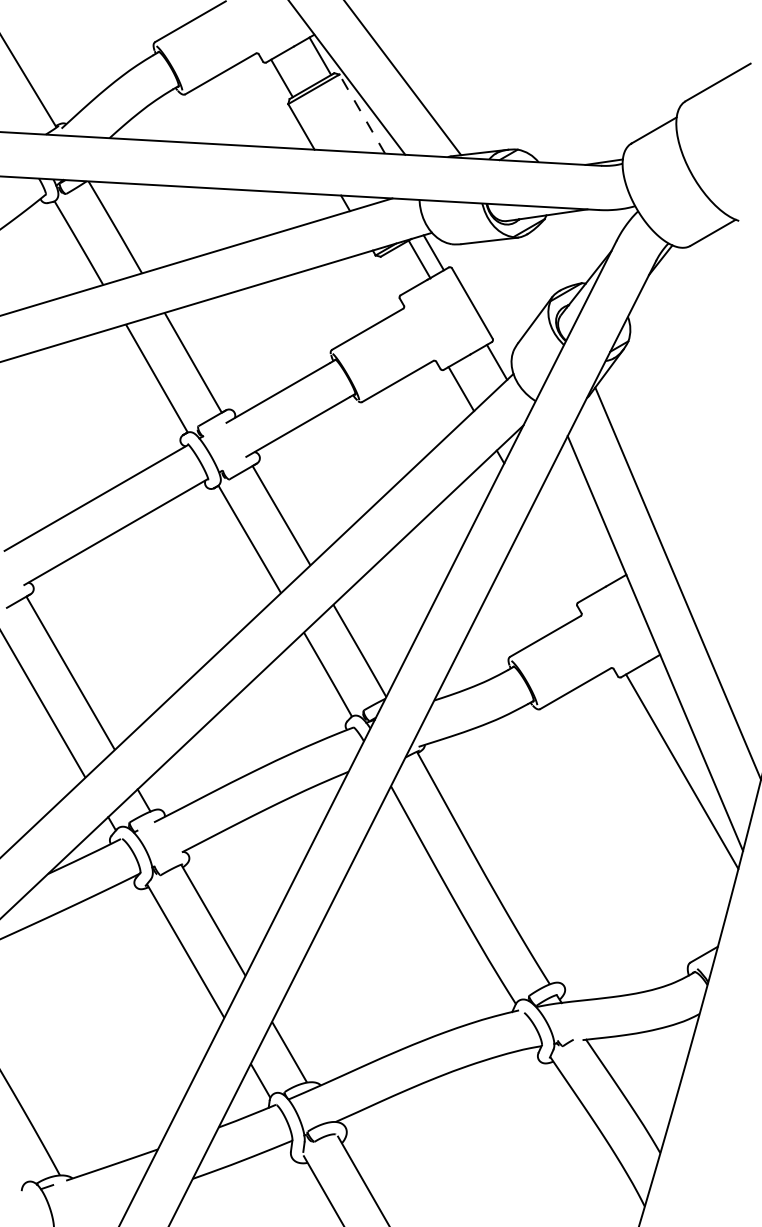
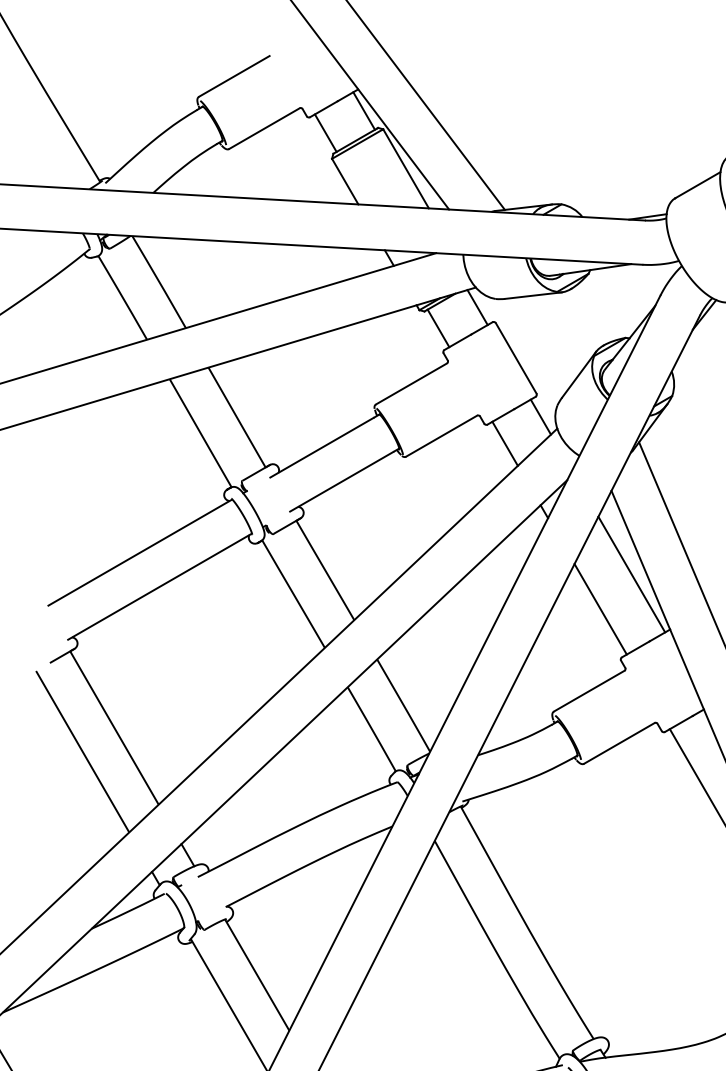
line: (362, 114) -> (406, 169), dashed -> solid
line: (419, 259) -> (438, 328), moved
line: (587, 519) -> (631, 574), added
line: (556, 554) -> (600, 609), added

